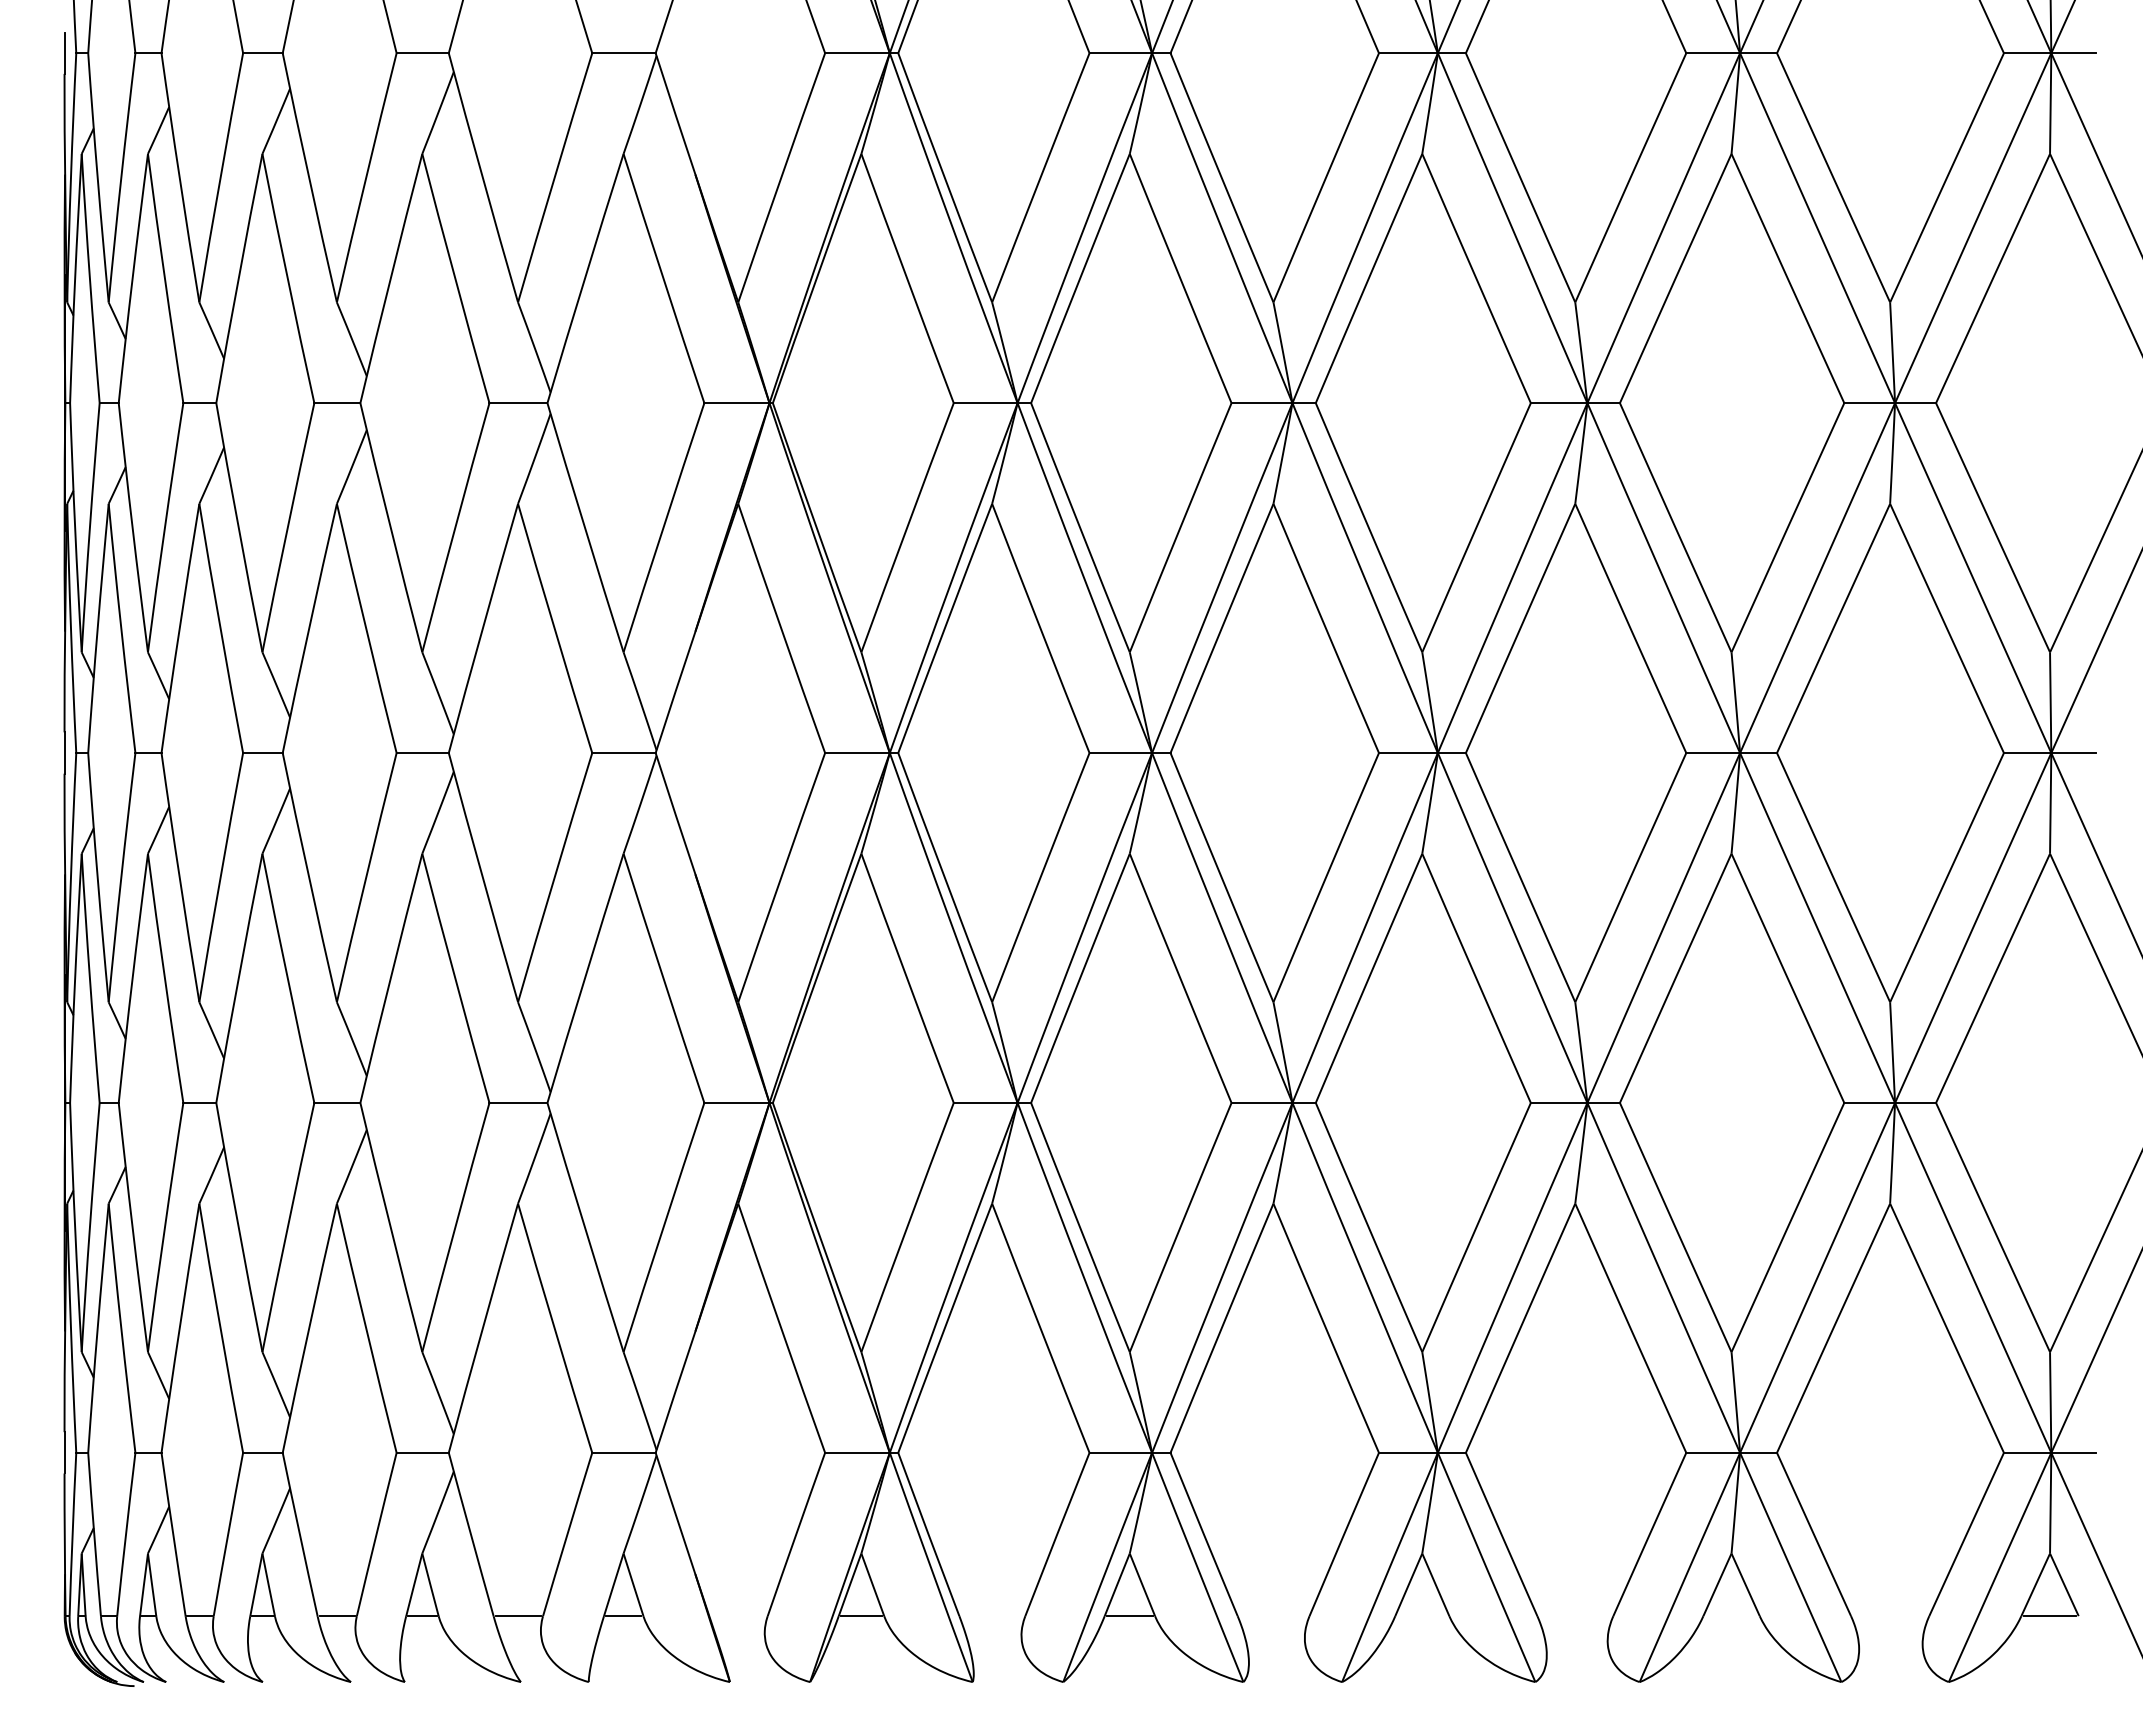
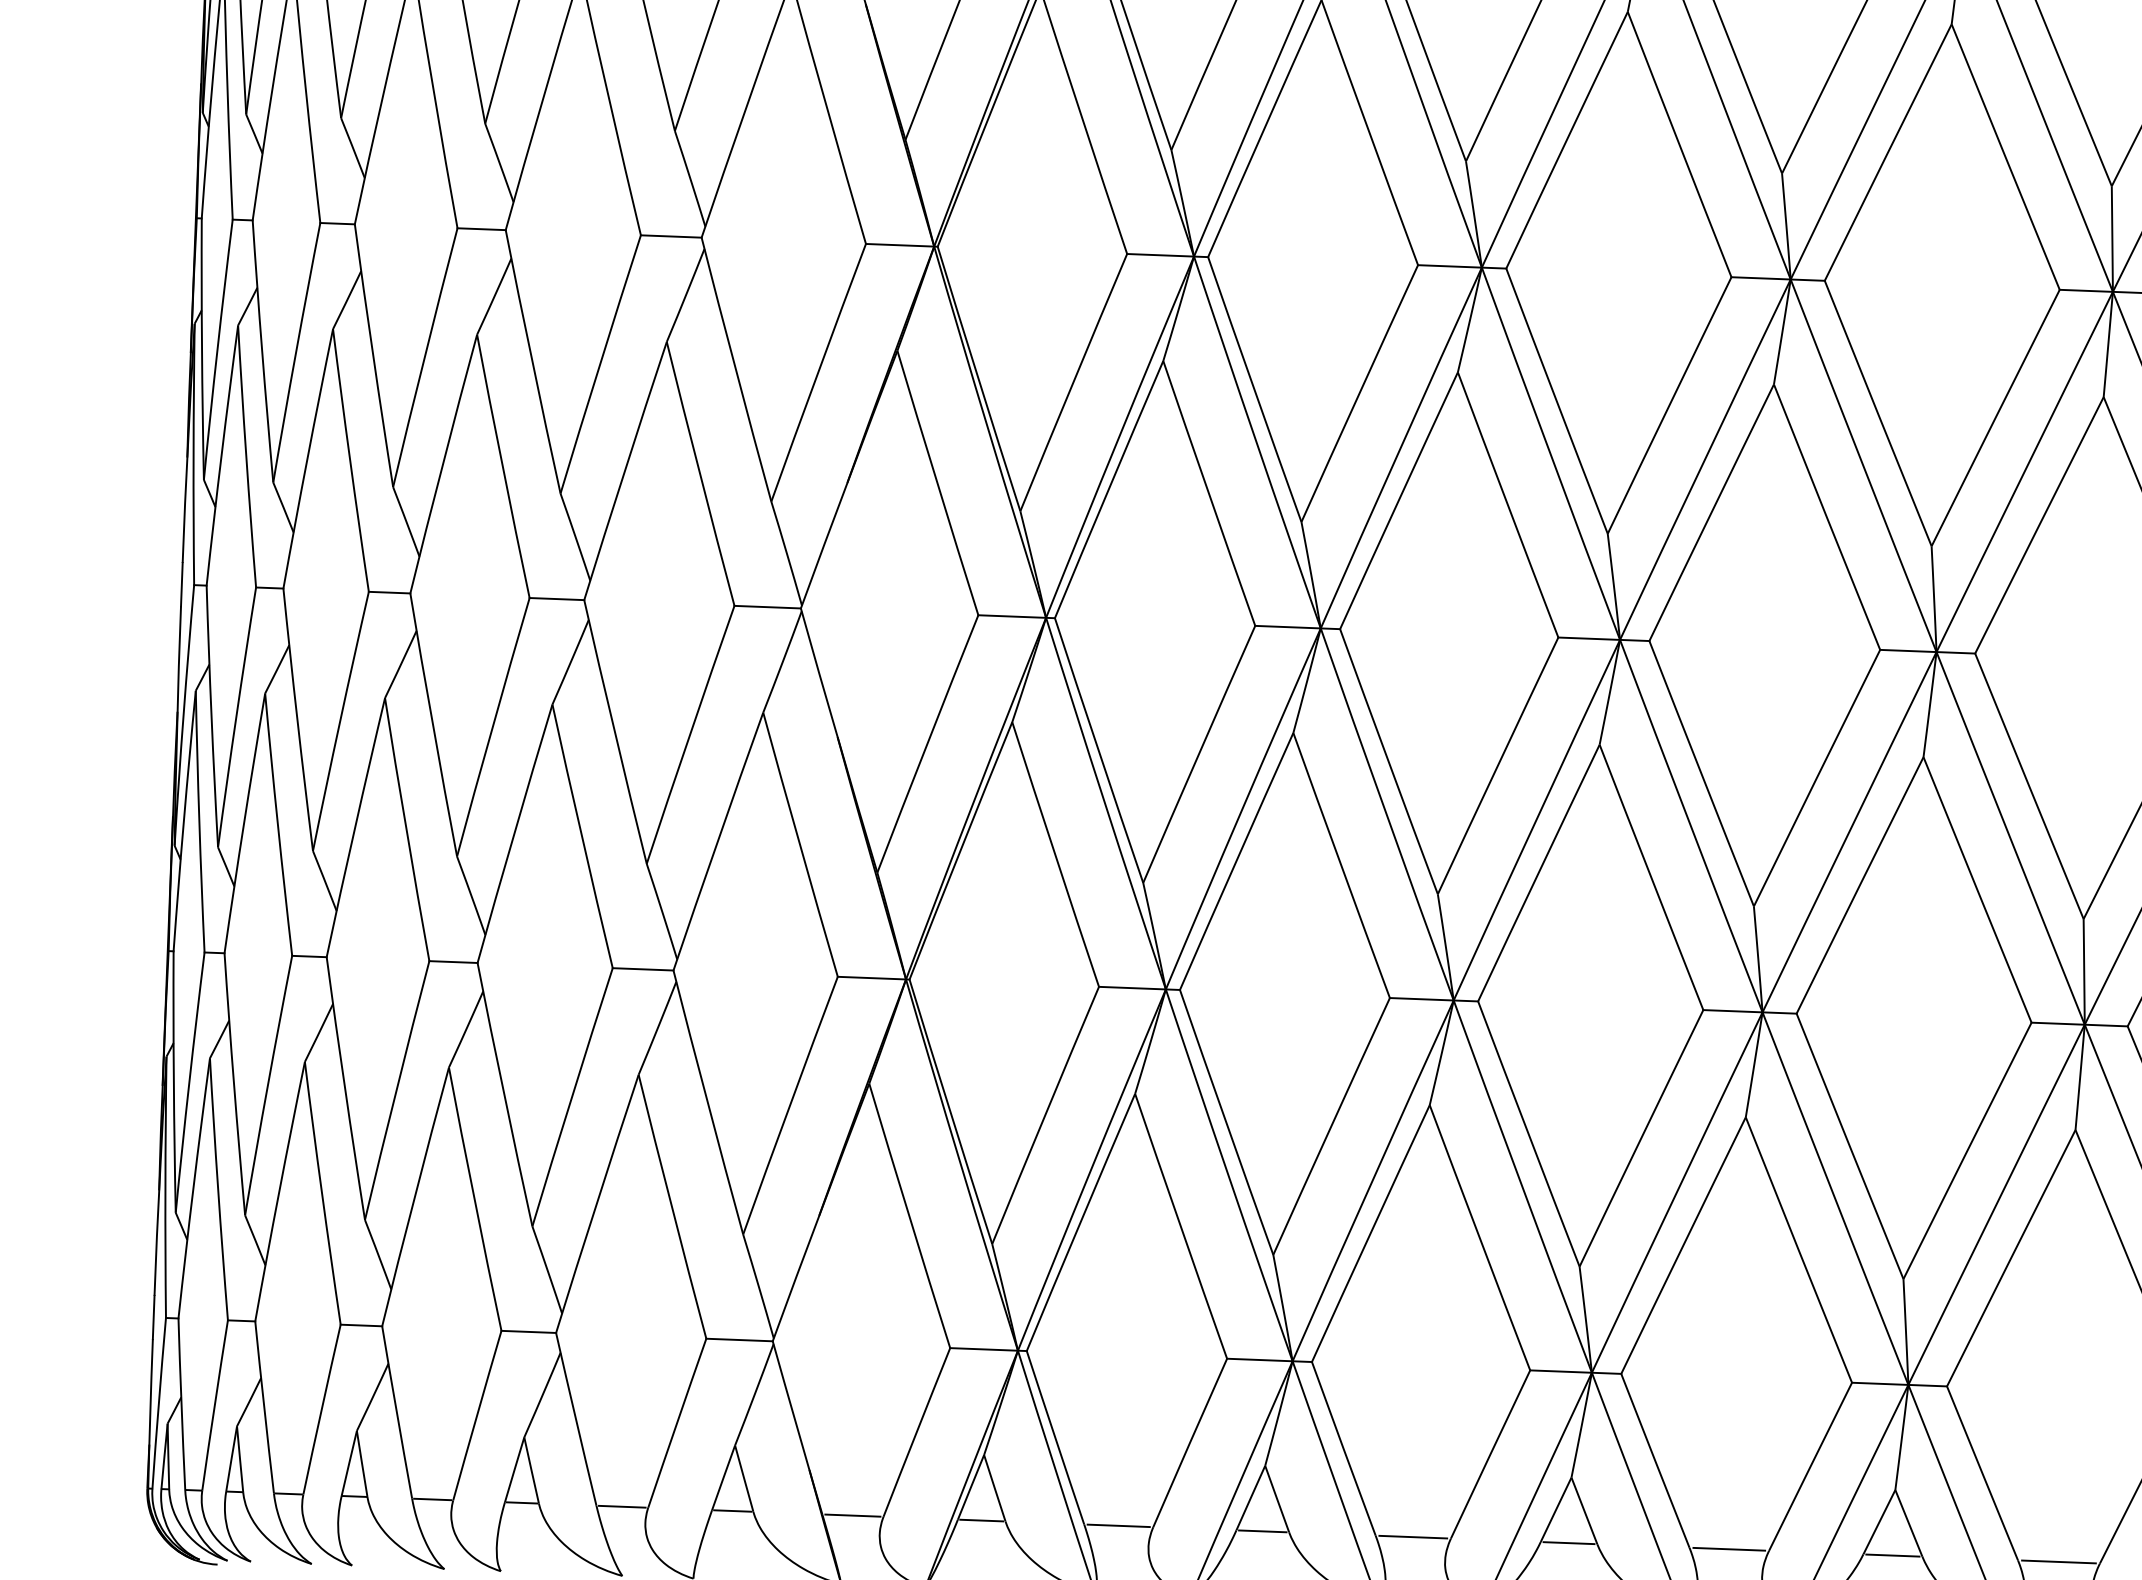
line: (738, 1616) -> (852, 1516), added
line: (992, 1616) -> (1118, 1526), added
line: (1273, 1616) -> (1413, 1537), added
line: (1422, 1616) -> (1569, 1543), added
line: (1575, 1616) -> (1729, 1549), added
line: (1731, 1616) -> (1892, 1555), added
line: (1889, 1616) -> (2058, 1562), added

